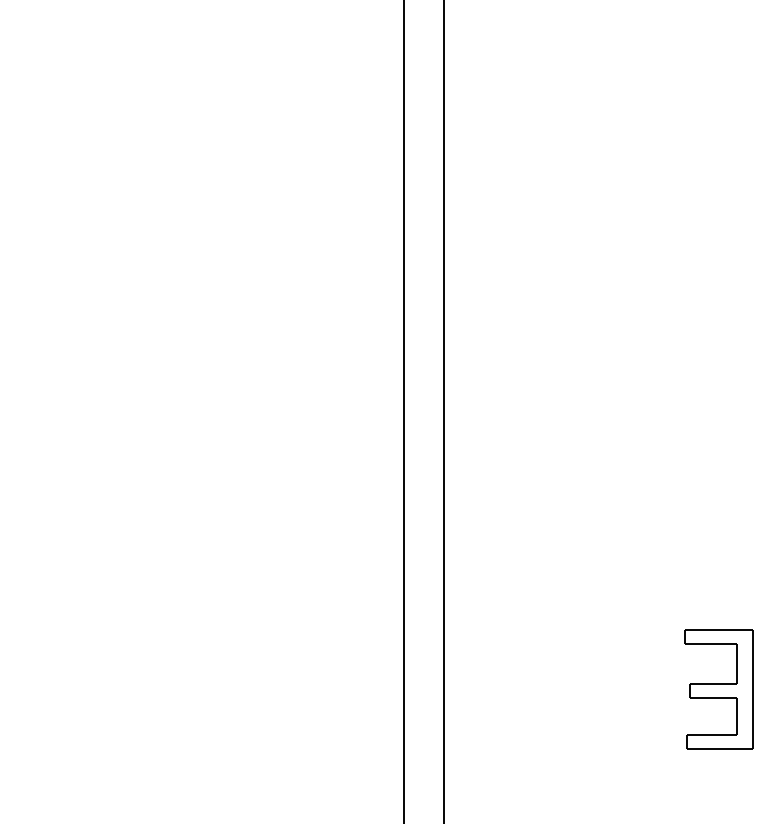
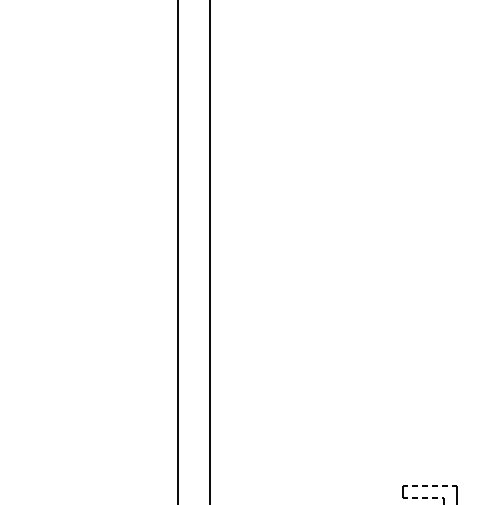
line: (718, 629) -> (429, 485), solid -> dashed
line: (710, 644) -> (423, 497), solid -> dashed

